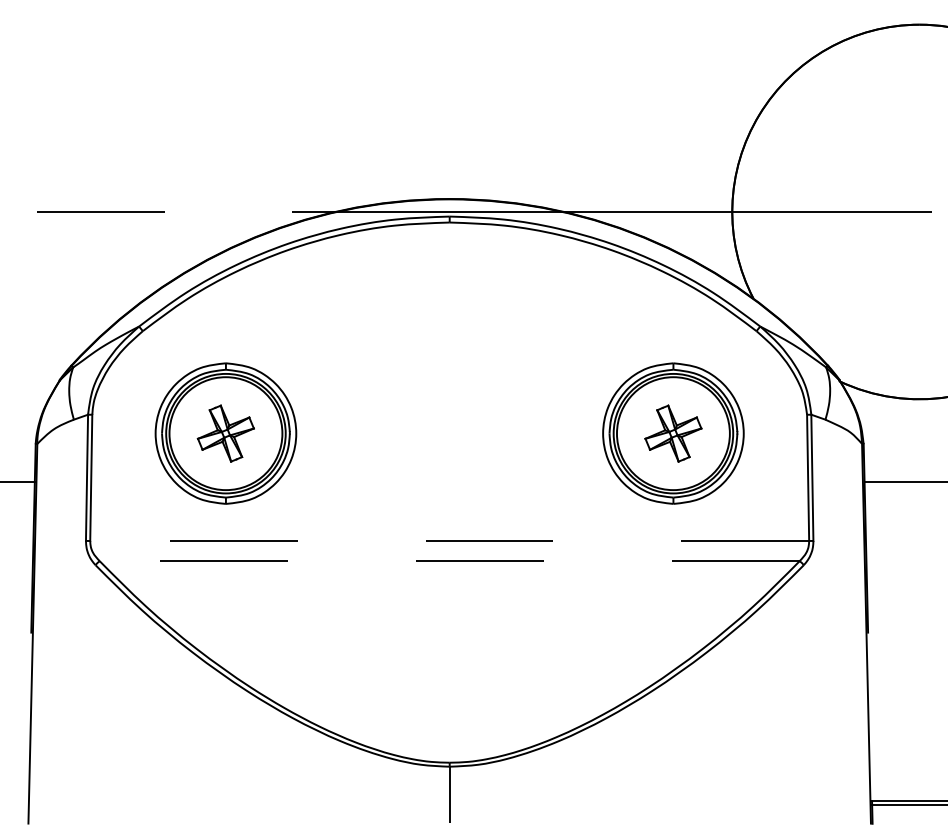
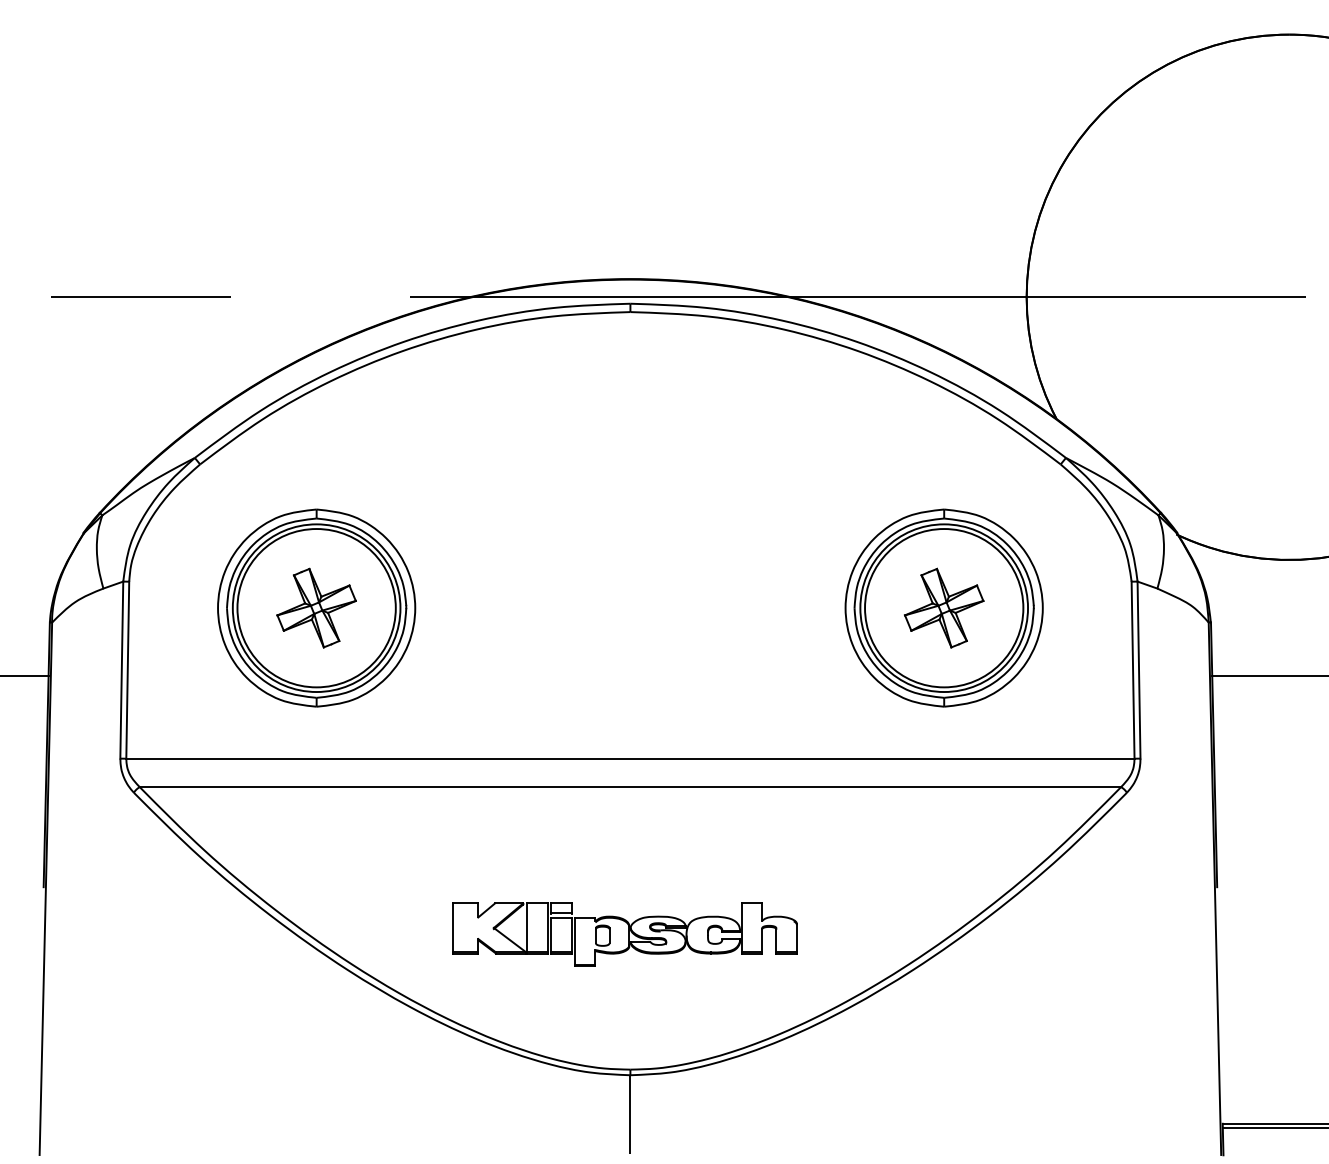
line: (449, 541) -> (630, 759), dashed -> solid
line: (449, 561) -> (630, 787), dashed -> solid
part: (445, 666) -> (624, 934), added

